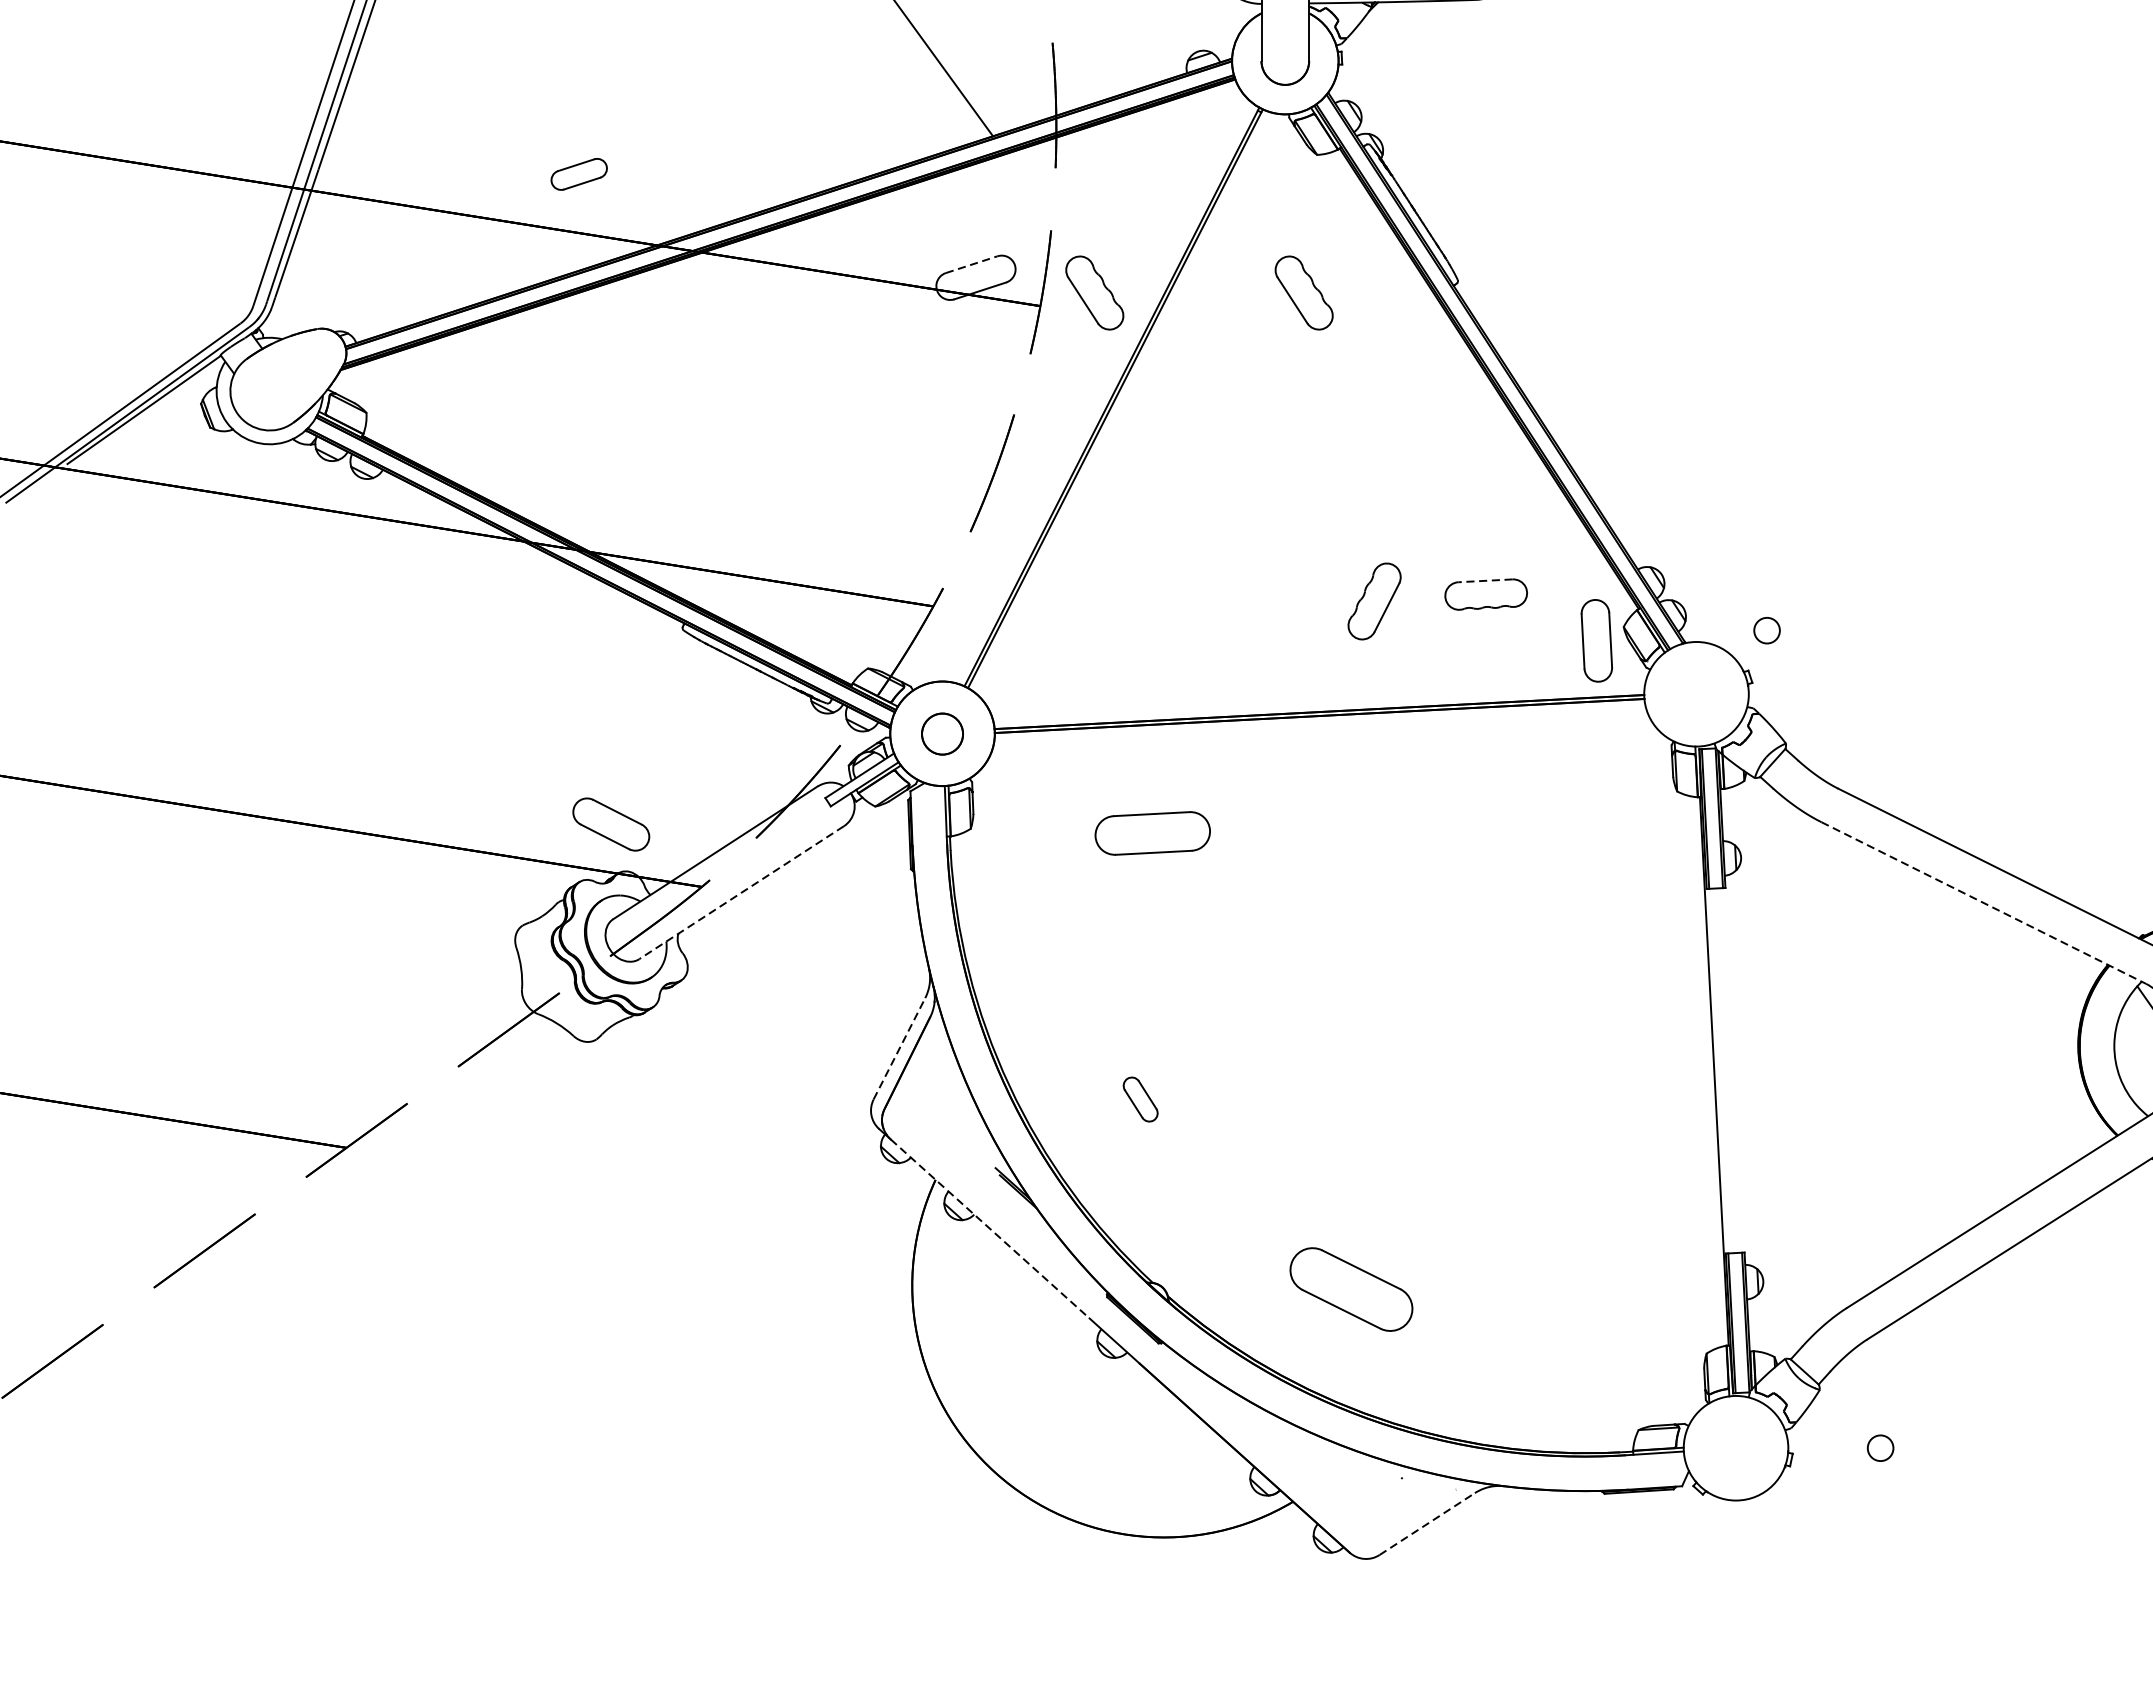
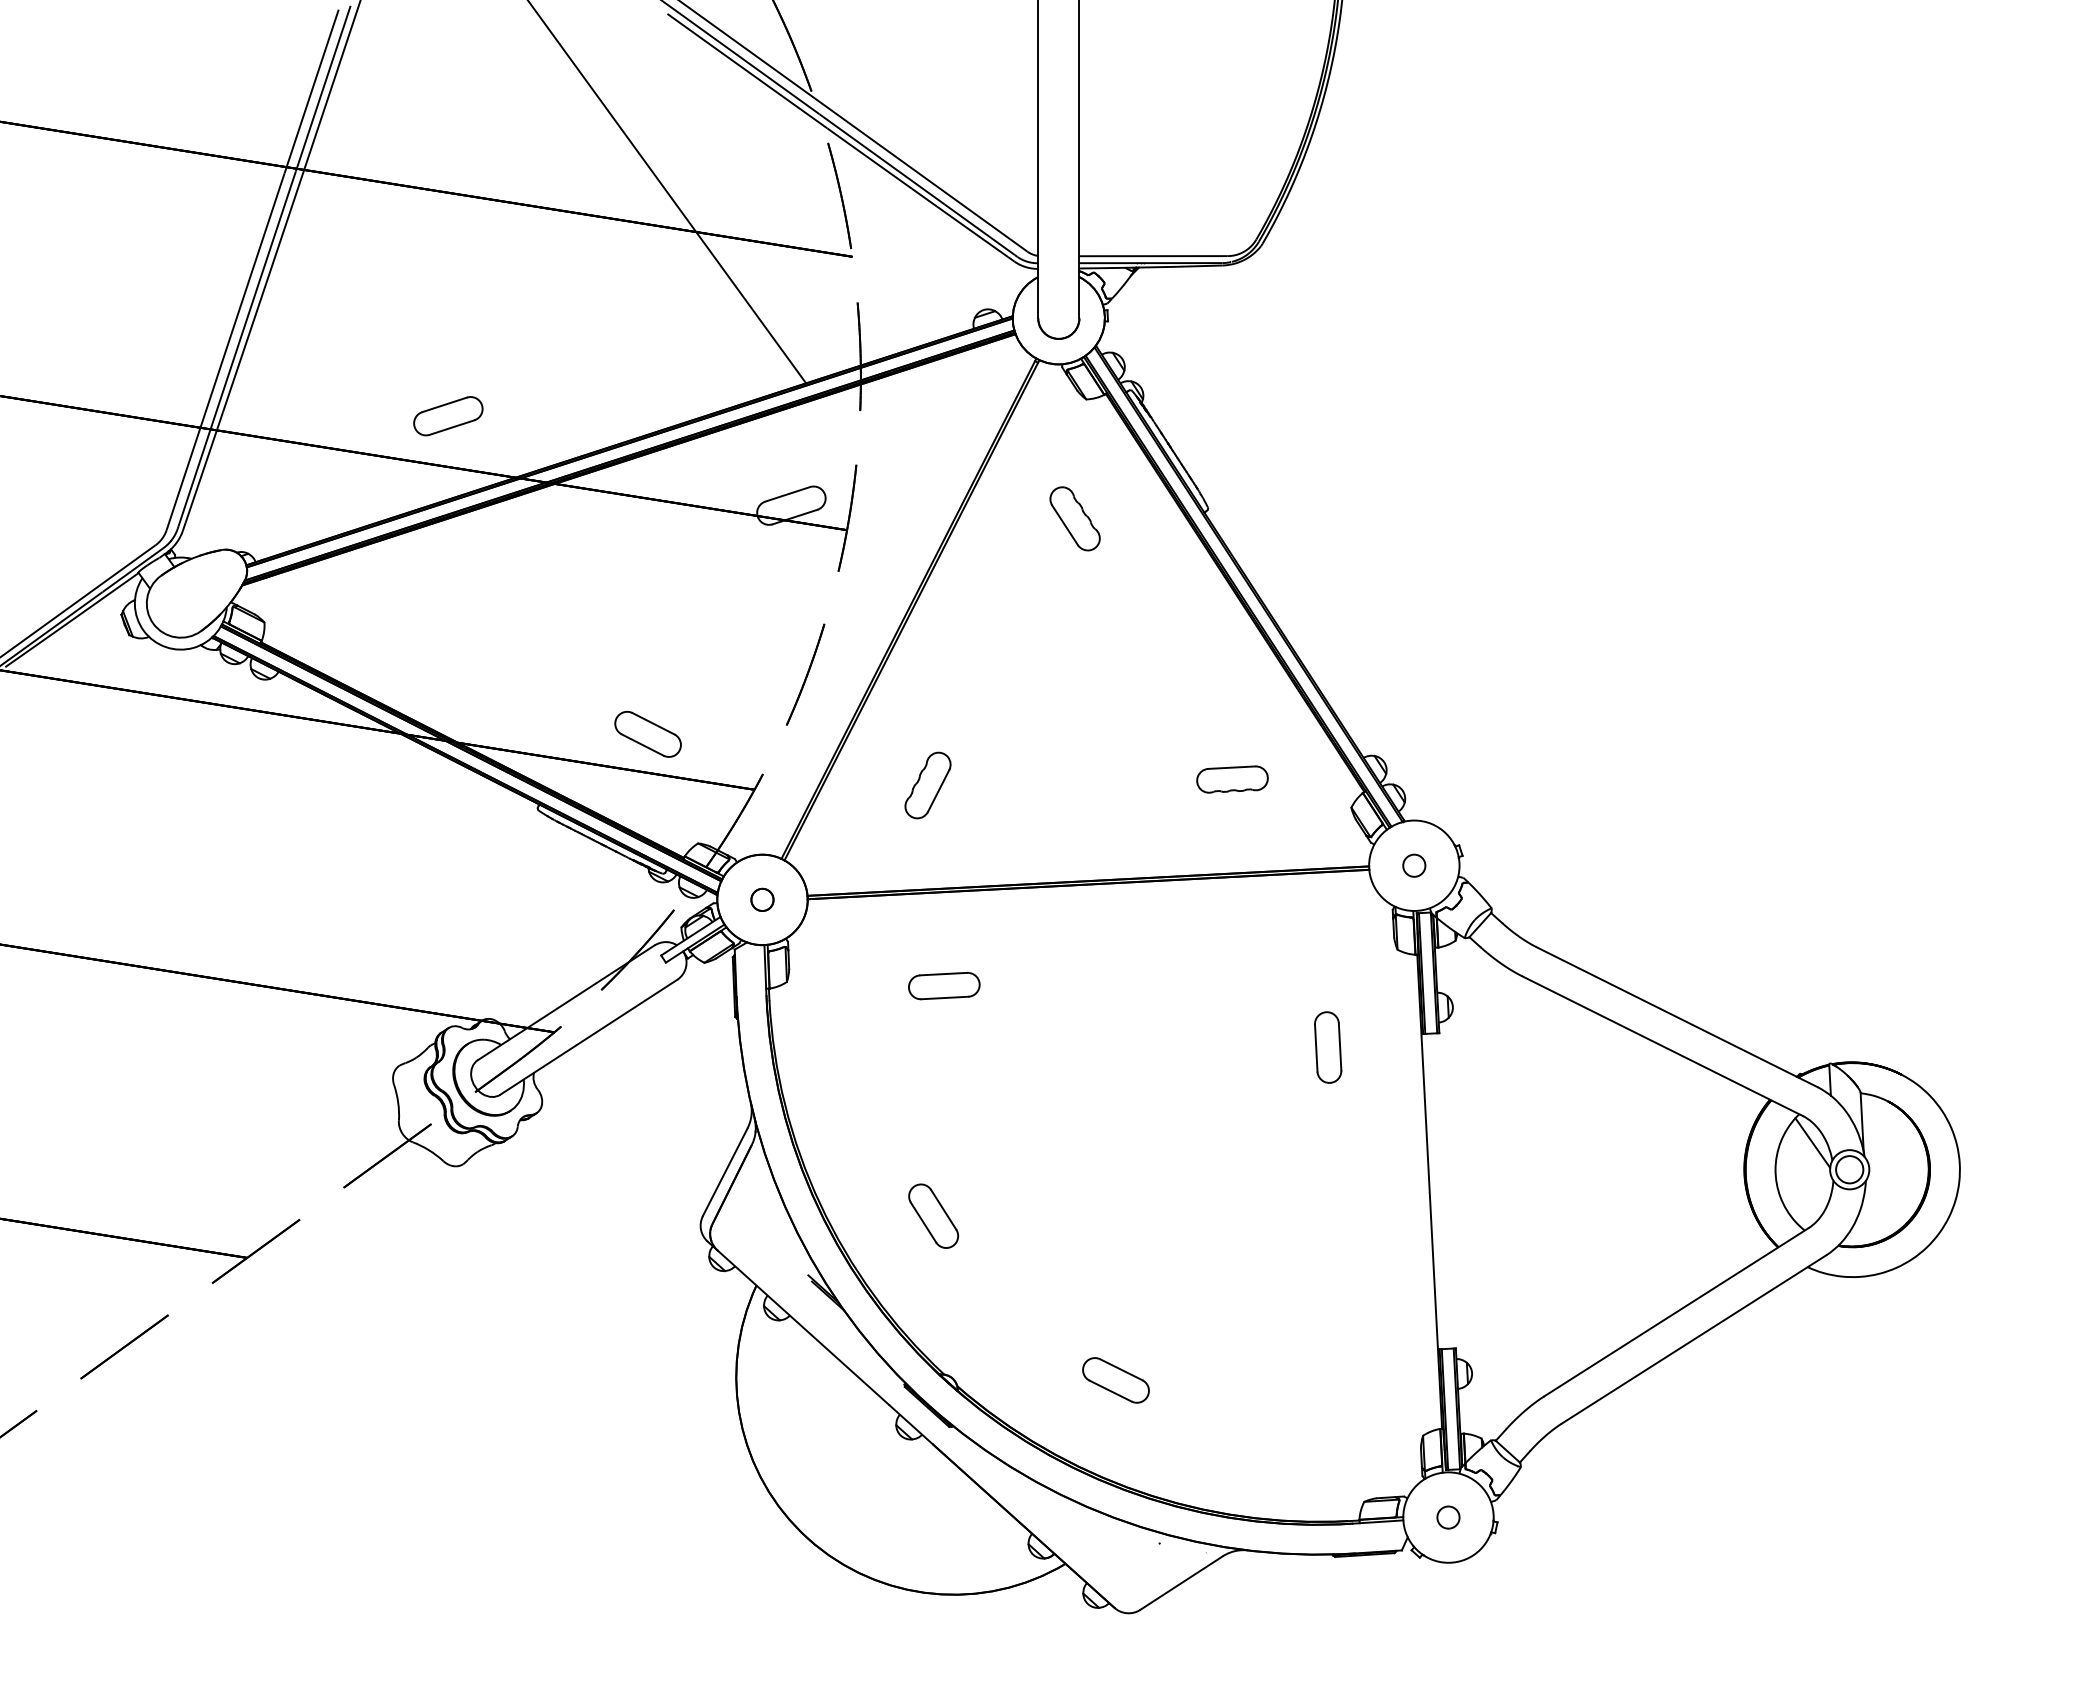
part: (579, 174) -> (448, 416), size x1.43
line: (972, 264) -> (788, 494), dashed -> solid
part: (1094, 292) -> (893, 518), removed
line: (1485, 580) -> (1231, 767), dashed -> solid
part: (1374, 601) -> (927, 785), moved
circle: (1767, 630) -> (1414, 865), moved
part: (1597, 640) -> (1328, 1047), moved
circle: (942, 733) -> (762, 899), size x0.62
part: (610, 823) -> (647, 733), moved
part: (1153, 832) -> (944, 985), size x0.71
line: (741, 892) -> (588, 1037), dashed -> solid
line: (1983, 903) -> (1662, 1046), dashed -> solid
line: (899, 1047) -> (725, 1171), dashed -> solid
part: (1140, 1098) -> (933, 1215), size x1.67
line: (989, 1229) -> (803, 1328), dashed -> solid
part: (1350, 1289) -> (1115, 1380), size x0.62
circle: (1880, 1448) -> (1448, 1517), moved
line: (1427, 1523) -> (1181, 1582), dashed -> solid

